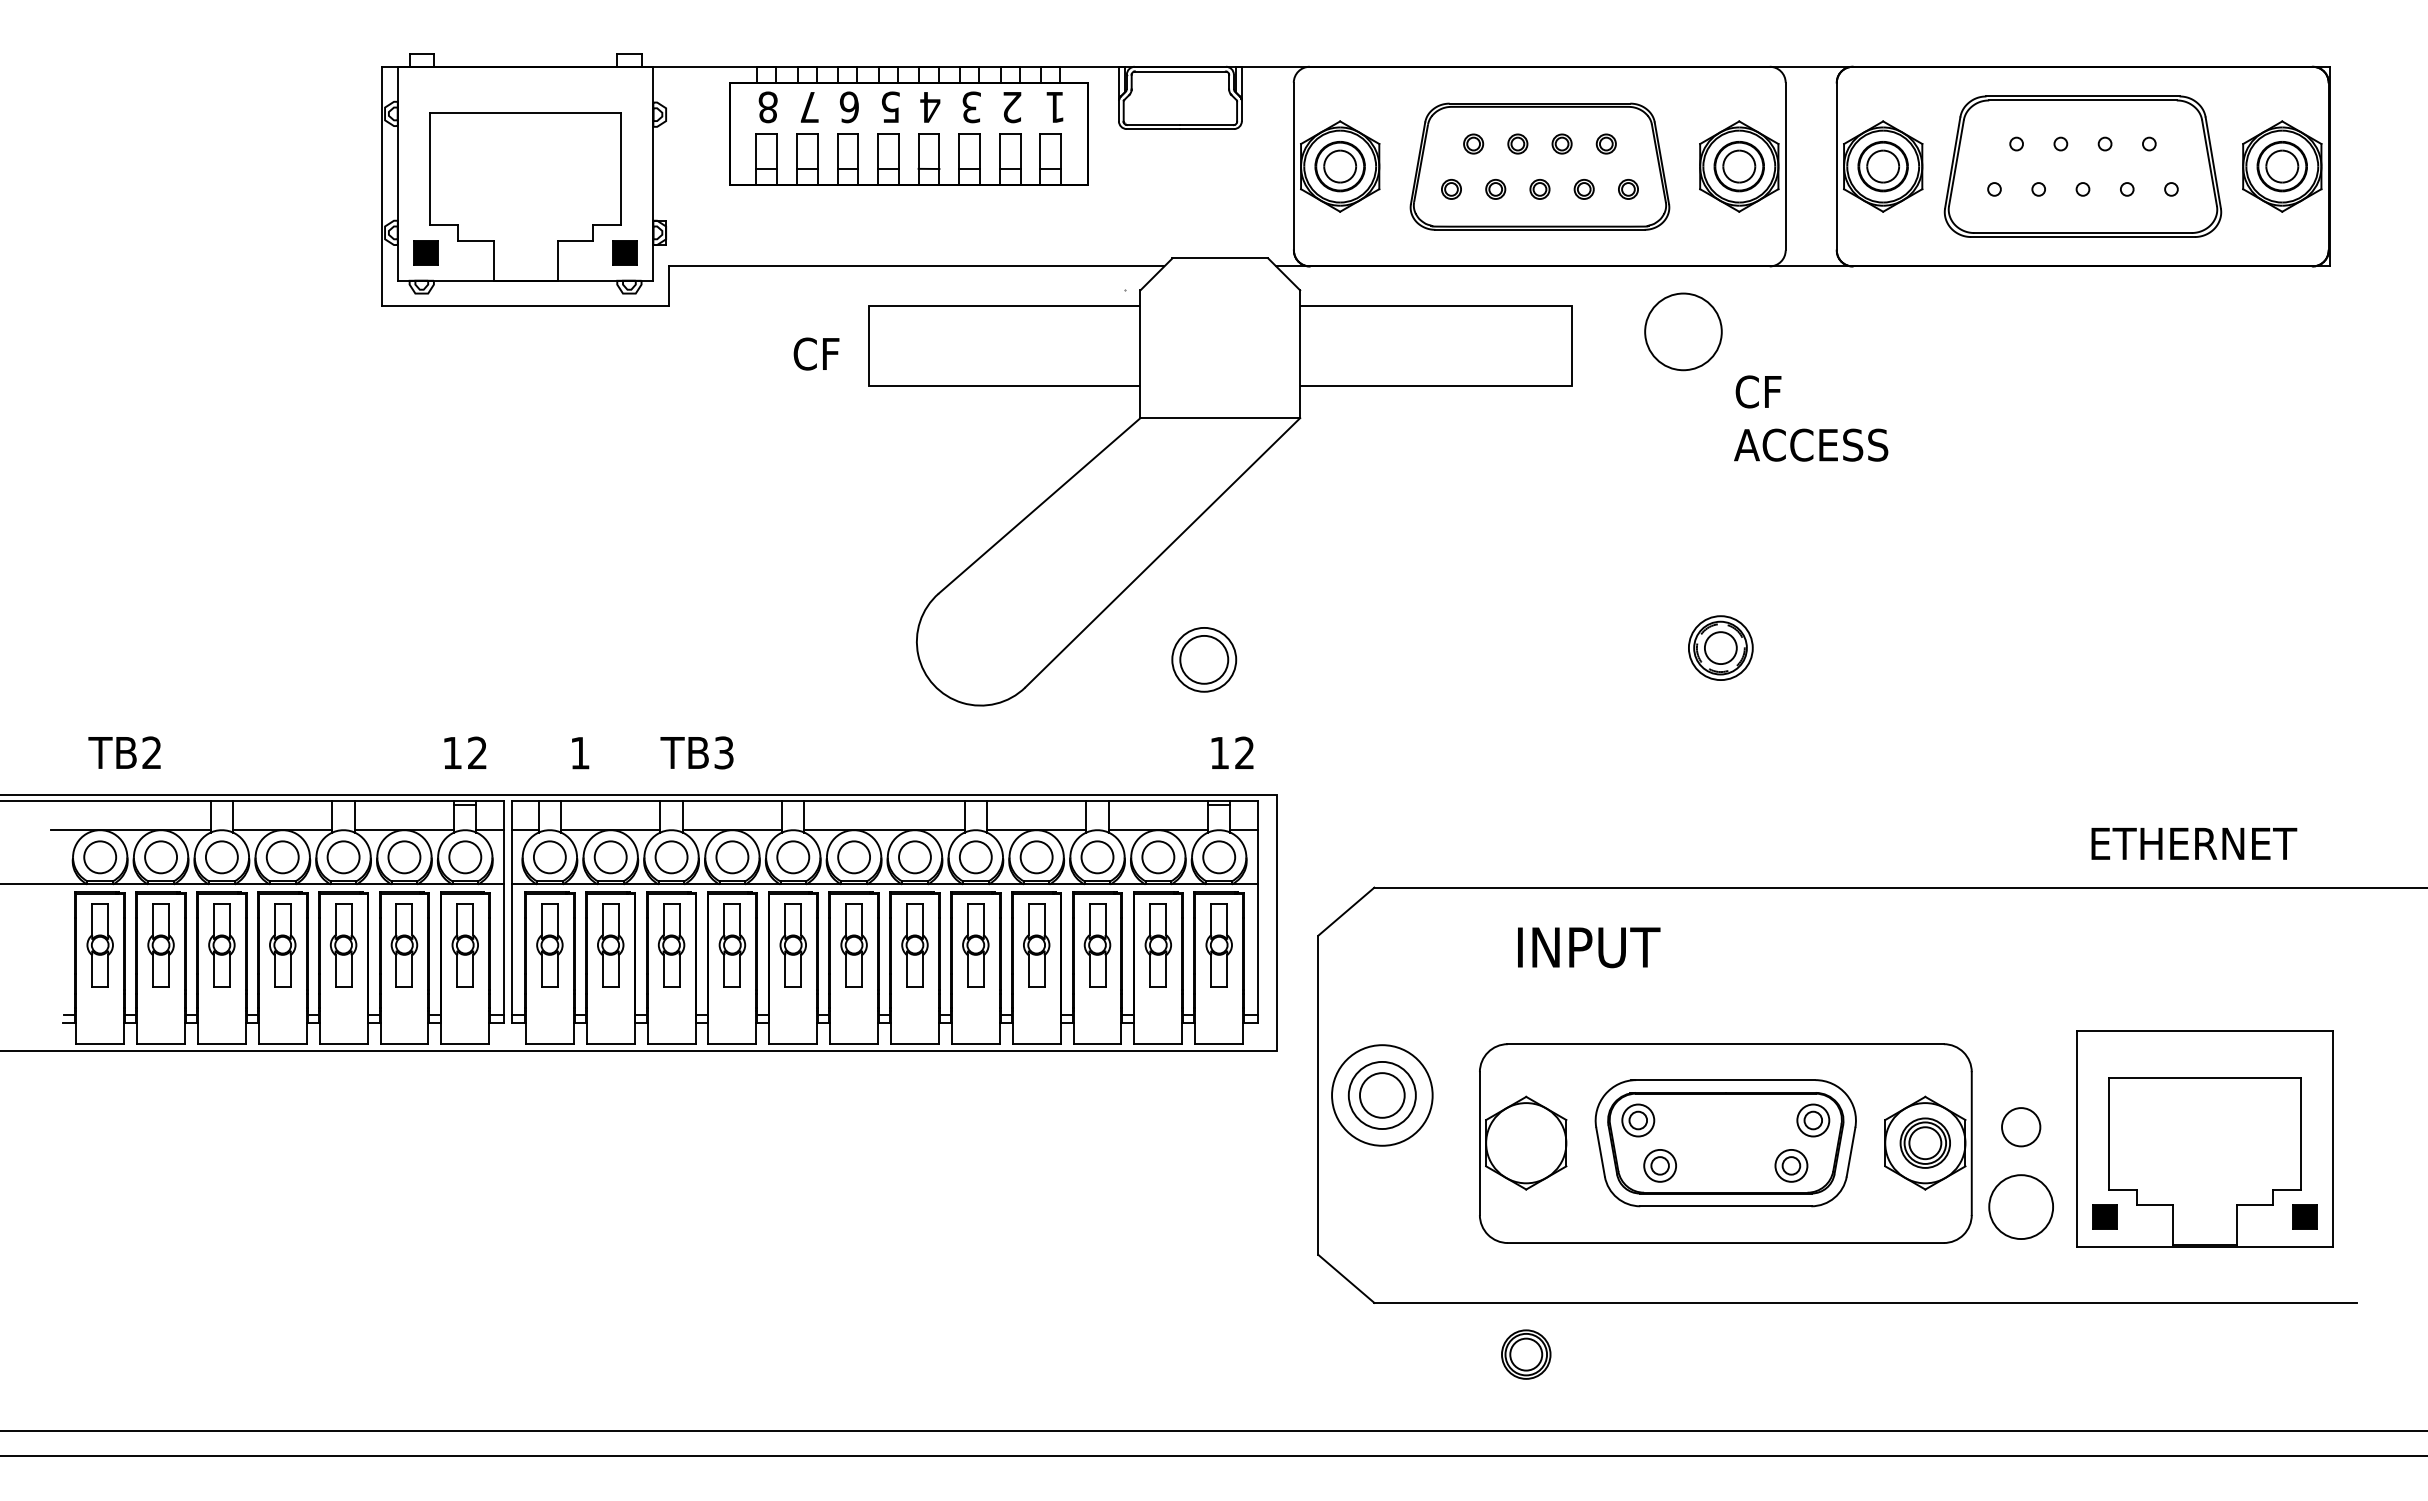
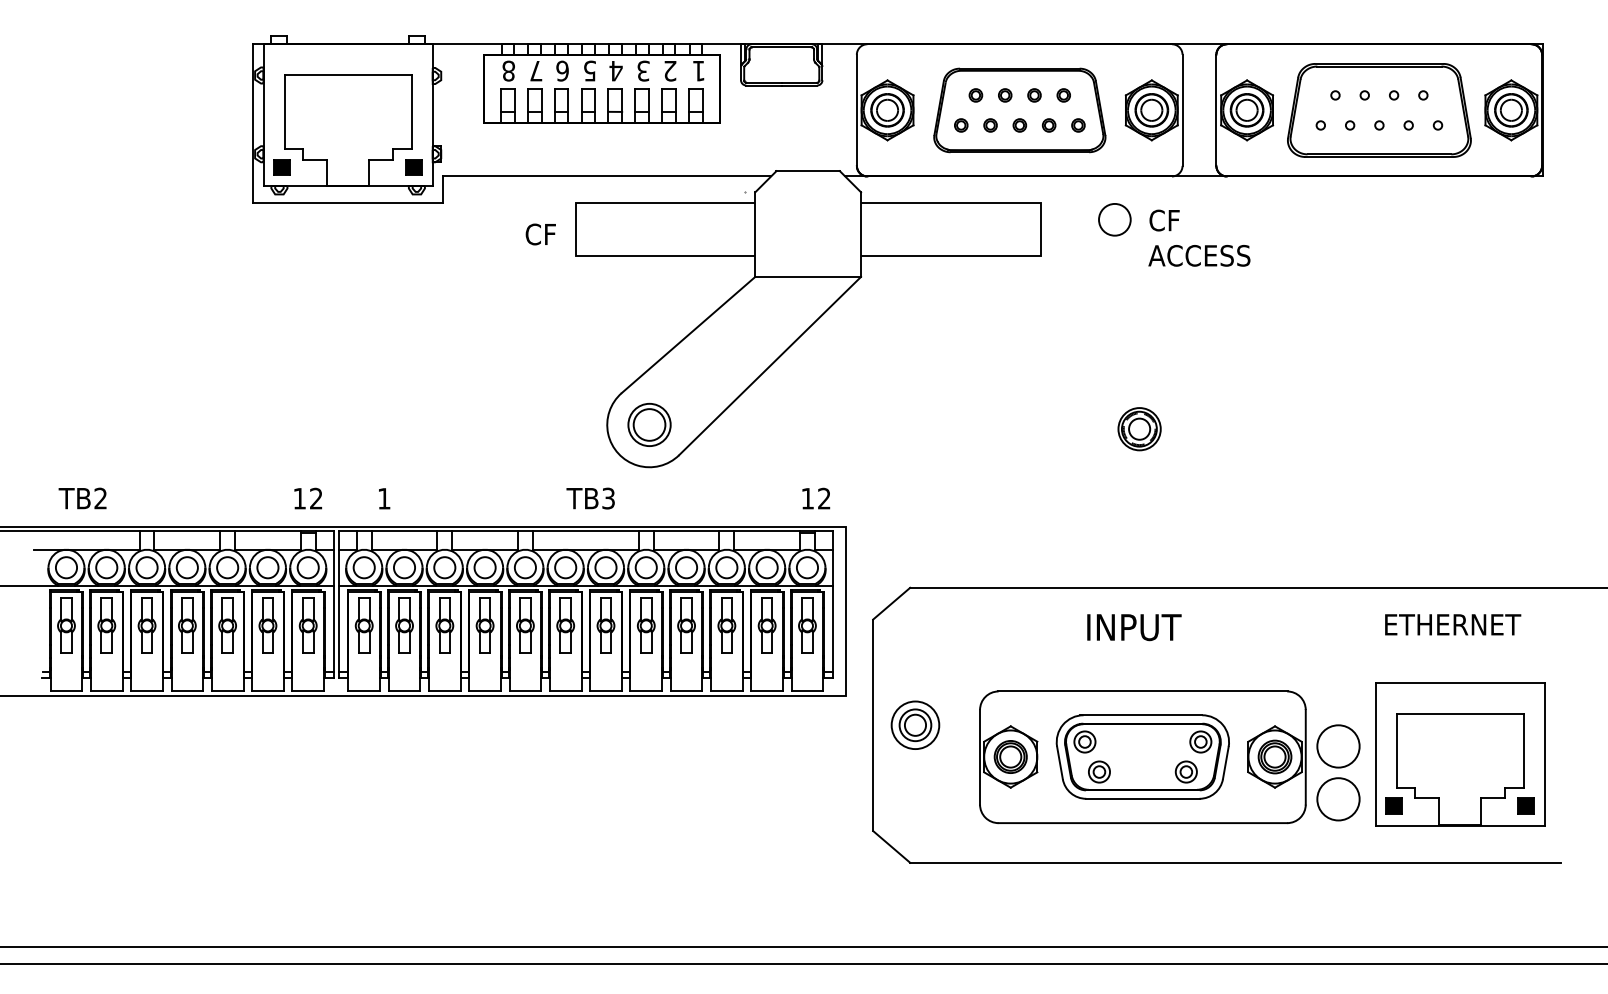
circle: (1682, 331) -> (1114, 219), size x0.62
text: (1811, 417) -> (1199, 237), moved
part: (1204, 659) -> (649, 424), moved
text: (696, 752) -> (590, 498), moved
text: (2194, 843) -> (1453, 624), moved
text: (1589, 947) -> (1134, 627), moved
part: (1382, 1094) -> (915, 724), size x0.71
circle: (2021, 1127) -> (1338, 746), size x1.67
part: (1525, 1353) -> (1010, 756), moved

